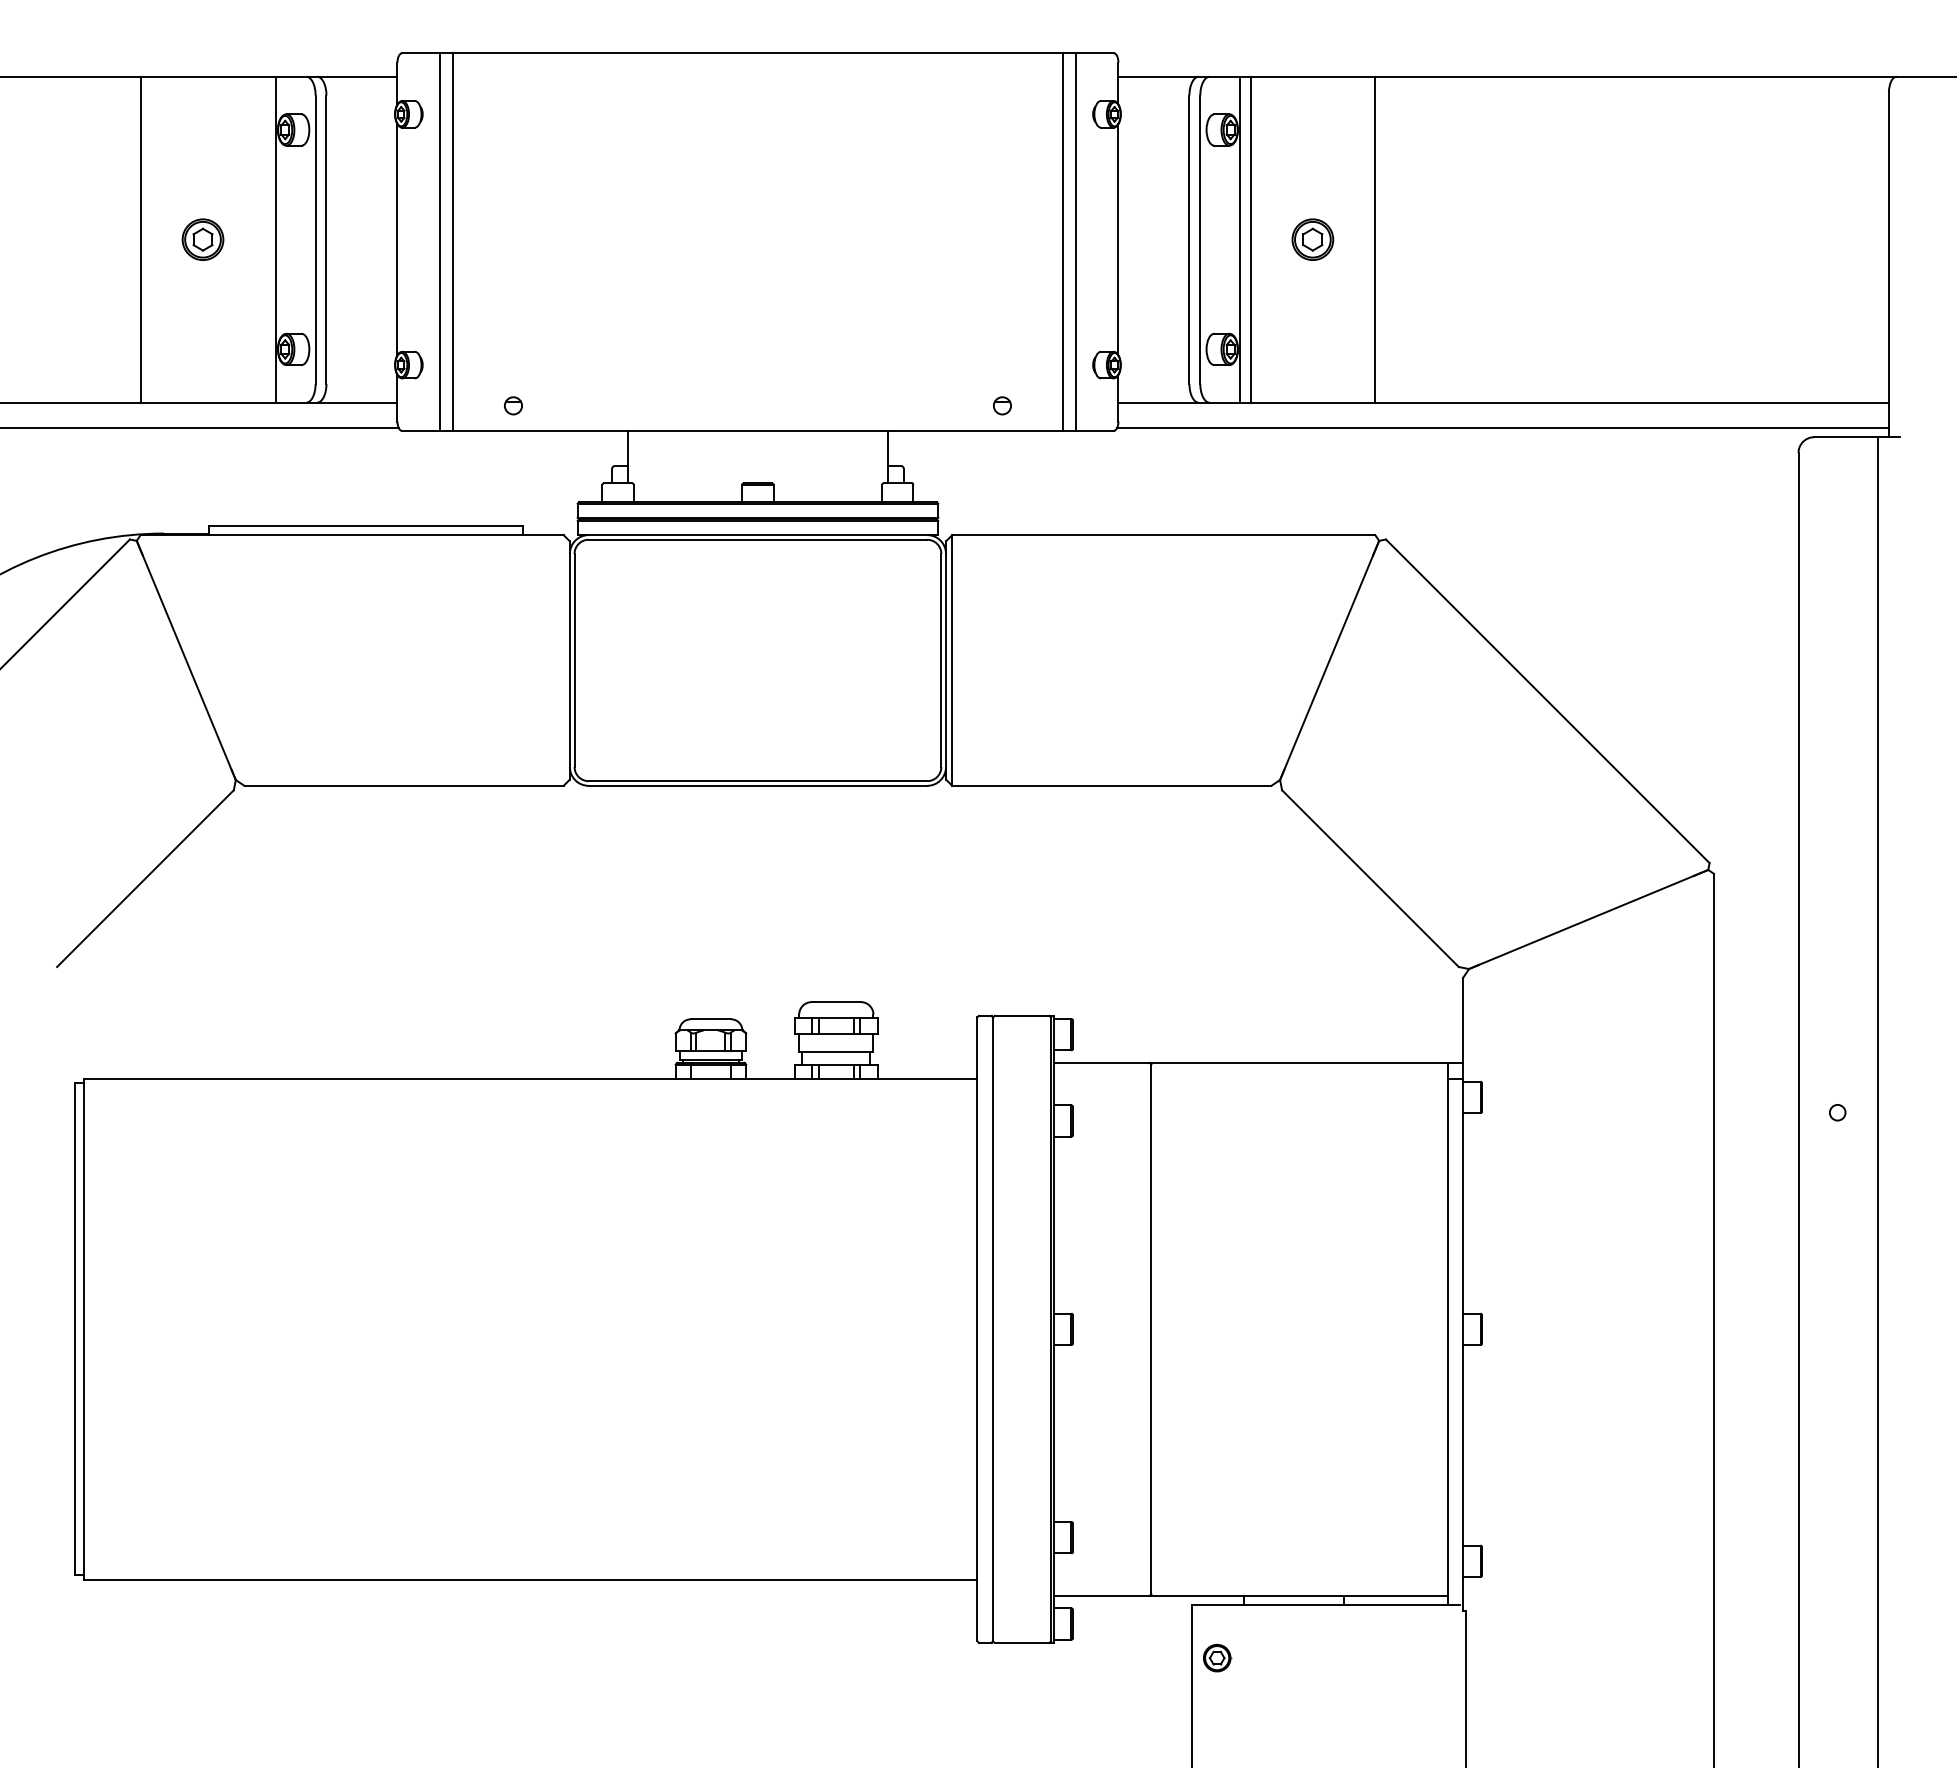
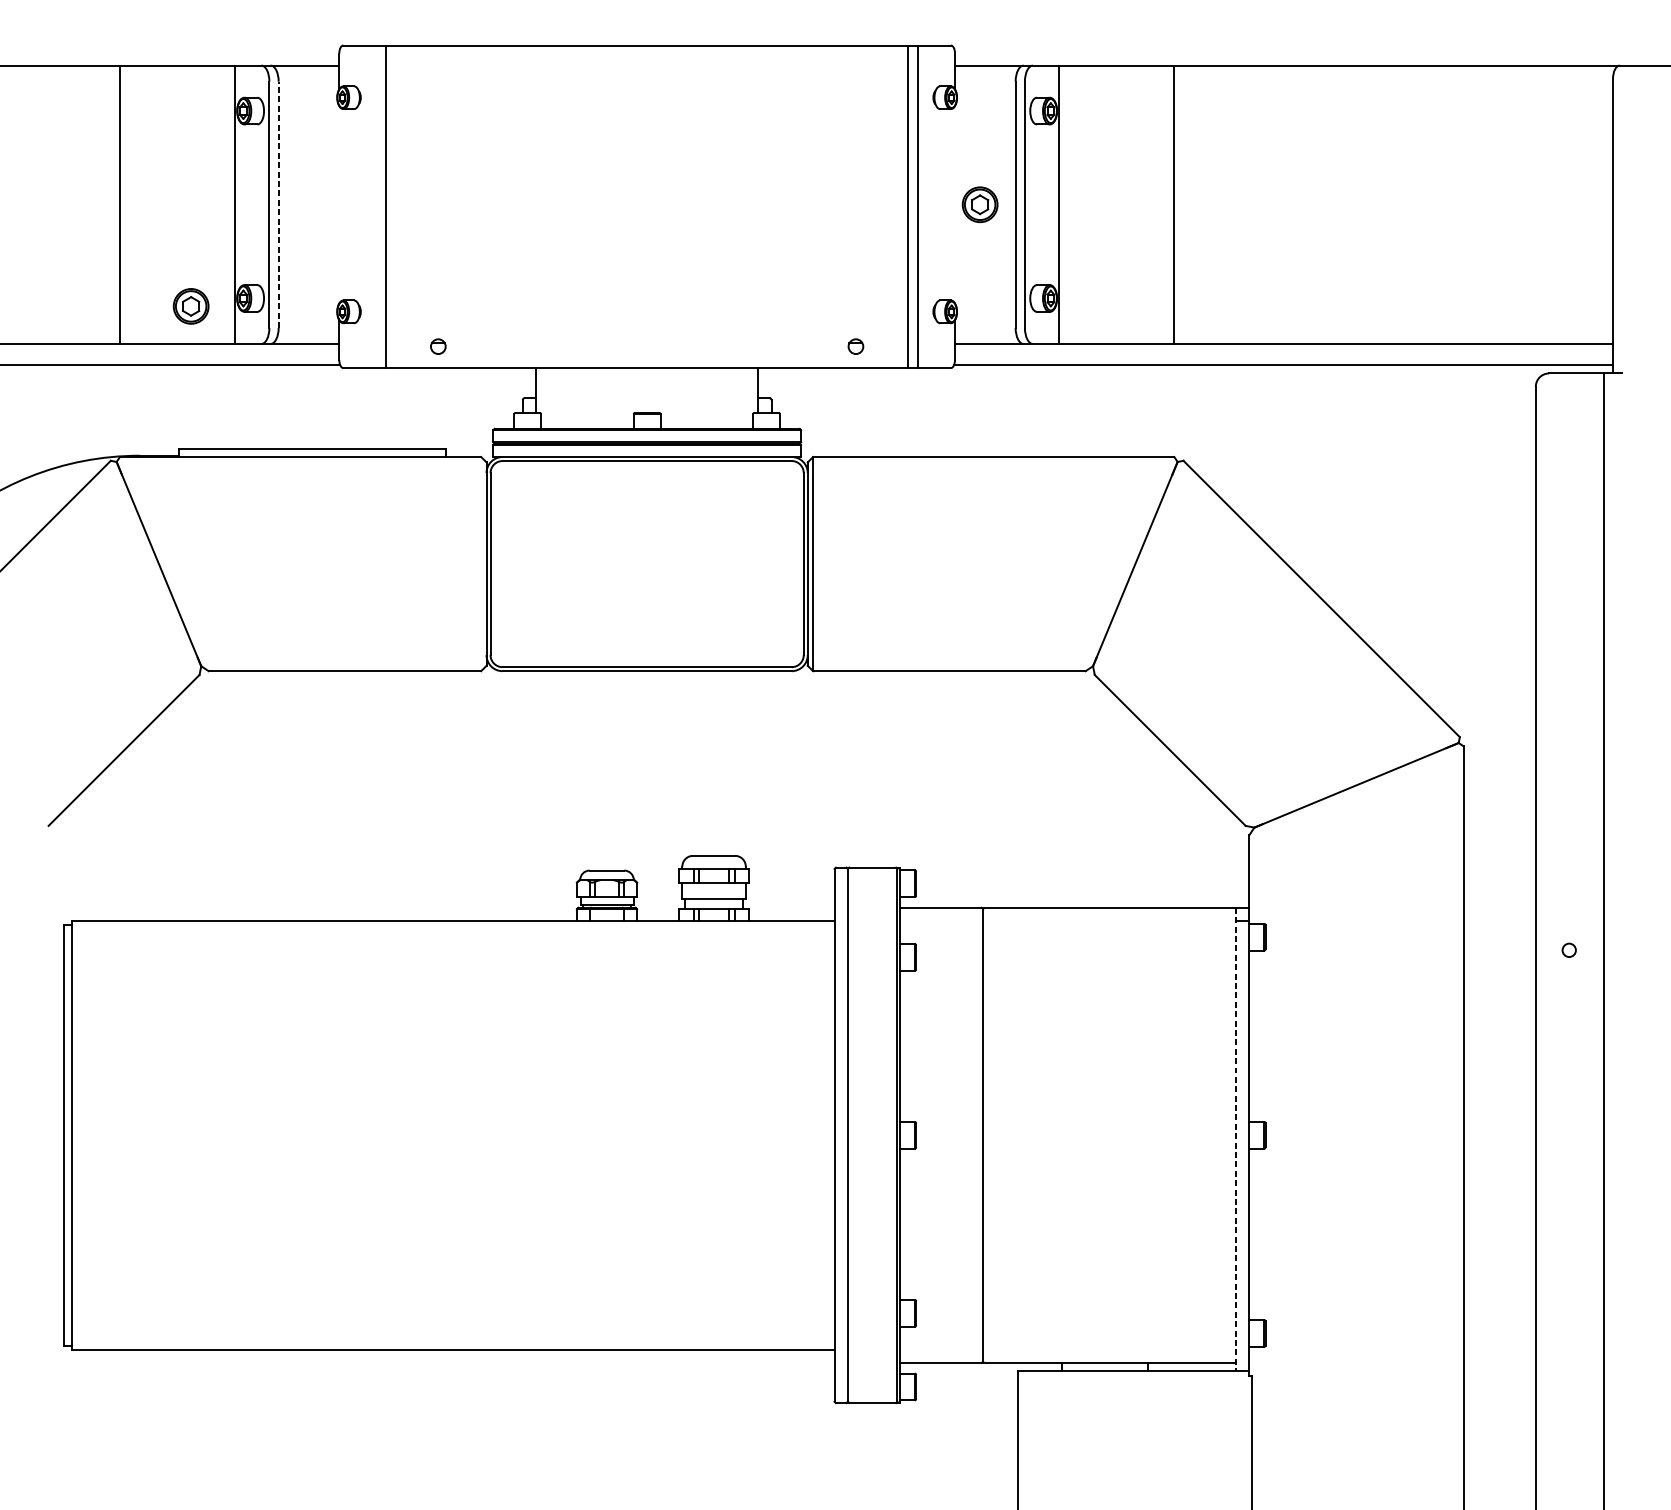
part: (202, 239) -> (190, 306), moved
line: (326, 239) -> (278, 204), solid -> dashed
line: (397, 239) -> (339, 204), removed
line: (1118, 239) -> (955, 204), removed
line: (1250, 239) -> (1067, 204), removed
part: (1312, 239) -> (979, 204), moved
line: (440, 241) -> (376, 206), removed
line: (1447, 1334) -> (1236, 1139), solid -> dashed
part: (1217, 1657) -> (1039, 1415), removed

